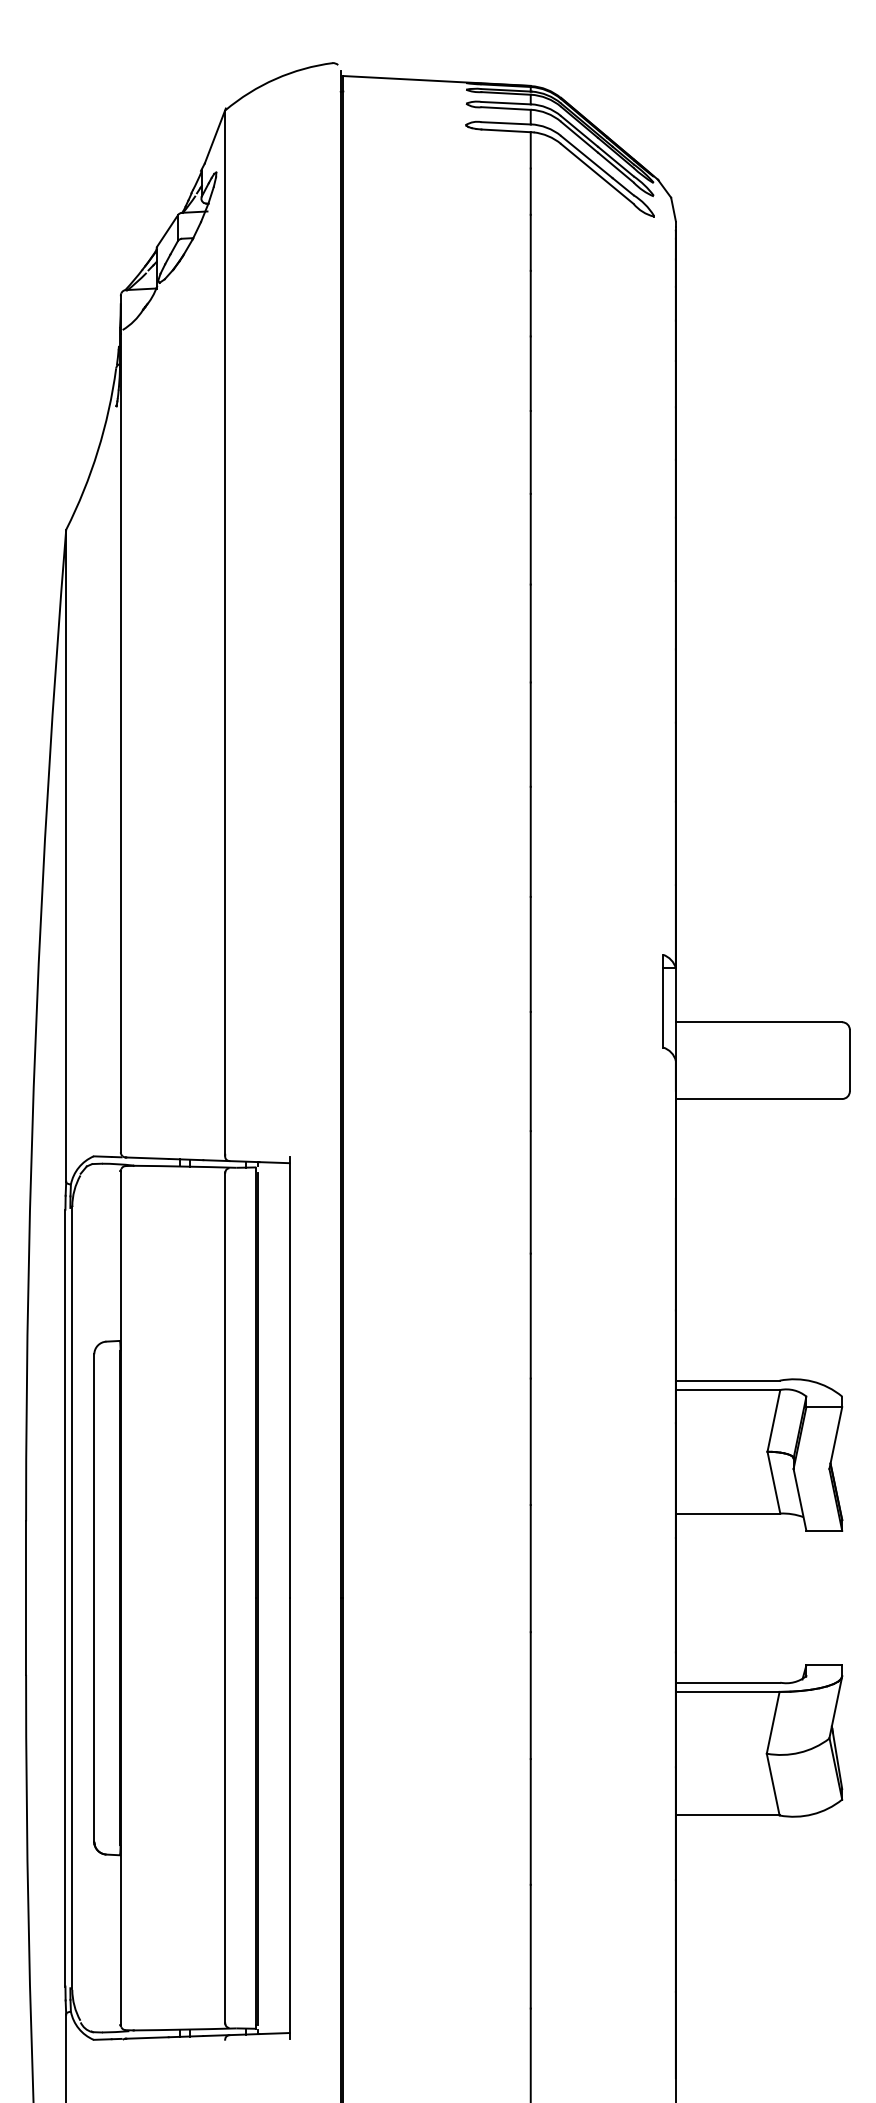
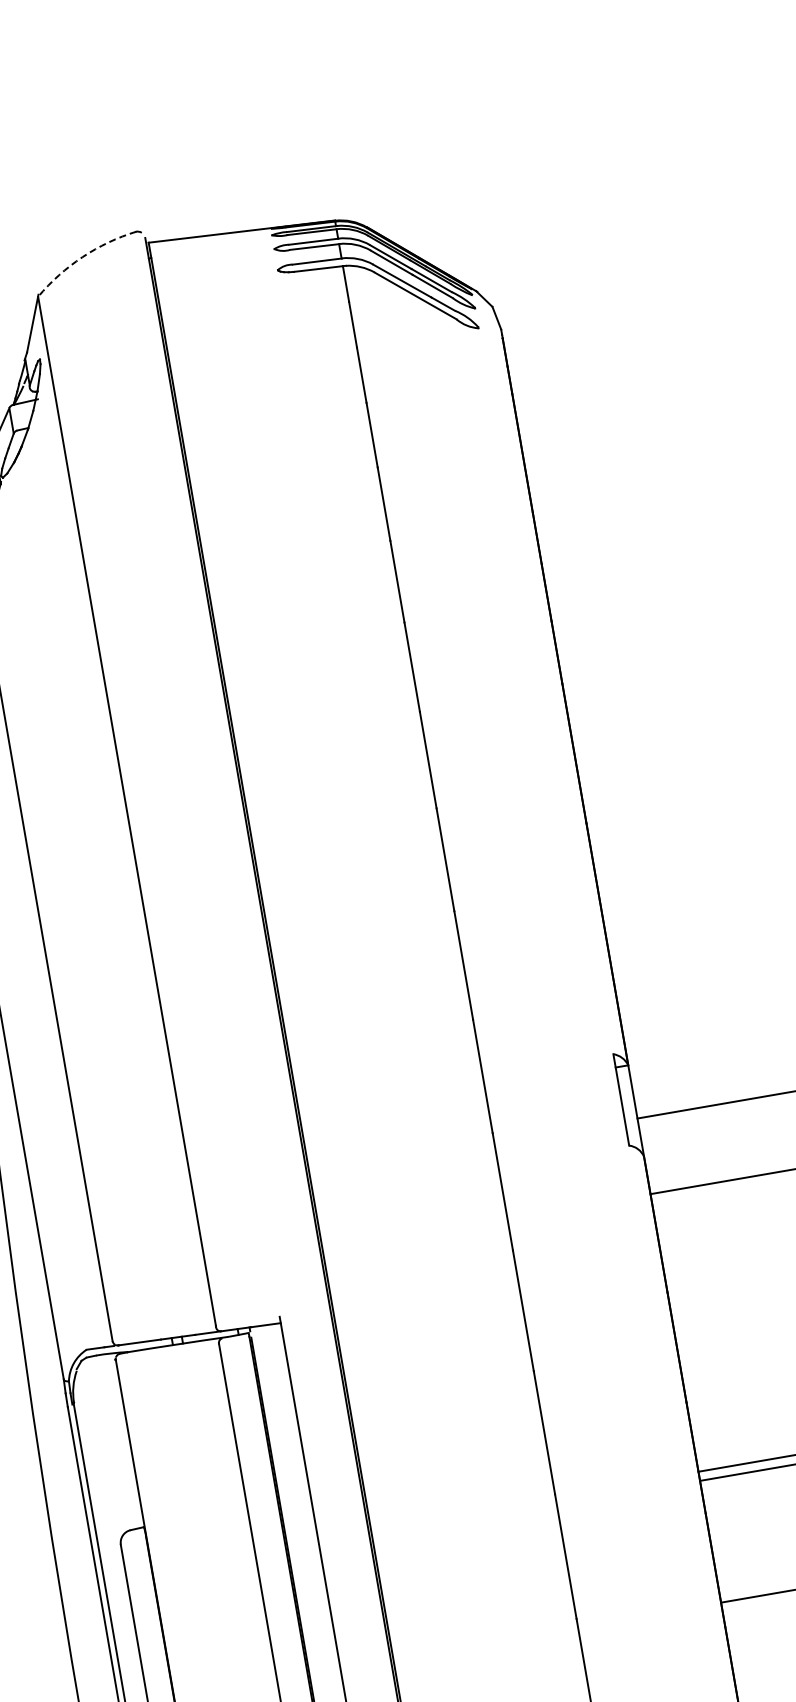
arc: (275, 78) -> (82, 256), solid -> dashed

